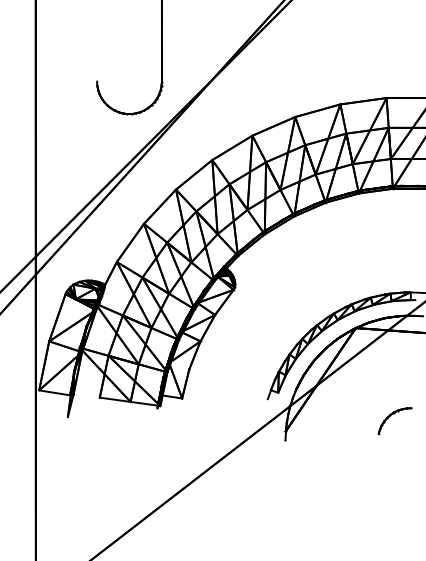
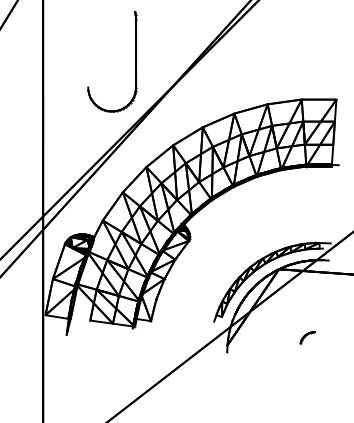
part: (394, 420) -> (307, 337), size x0.6

